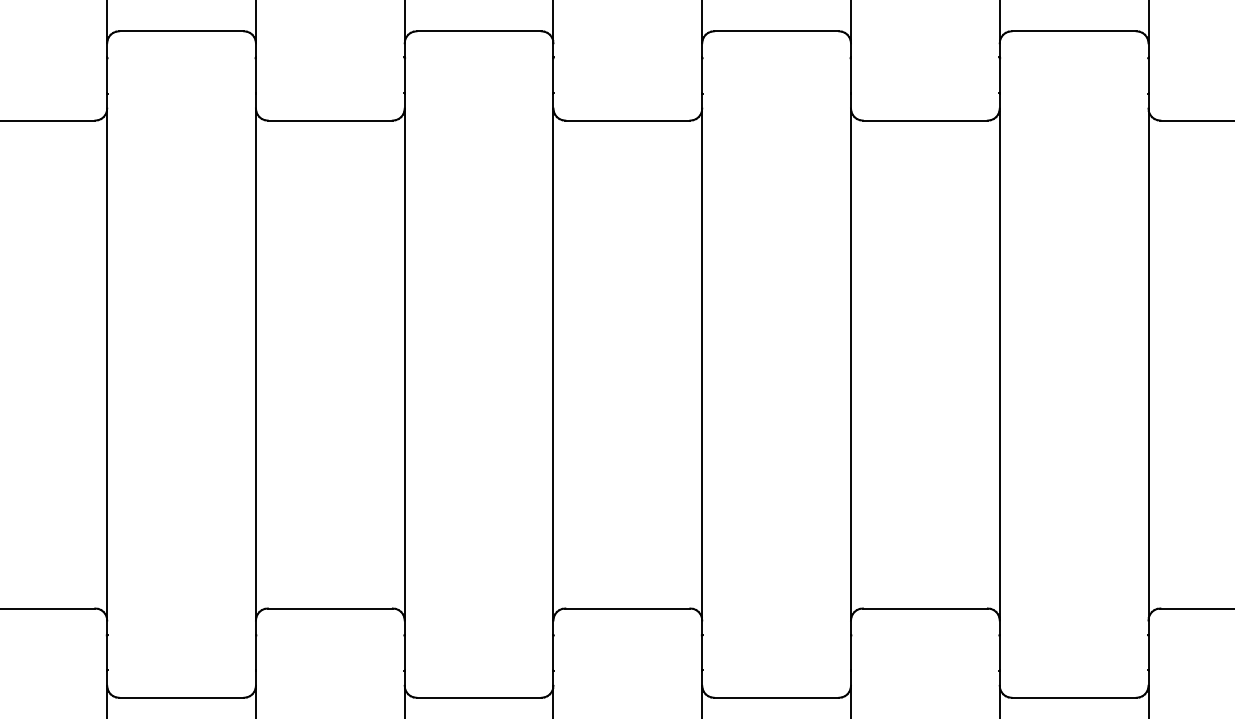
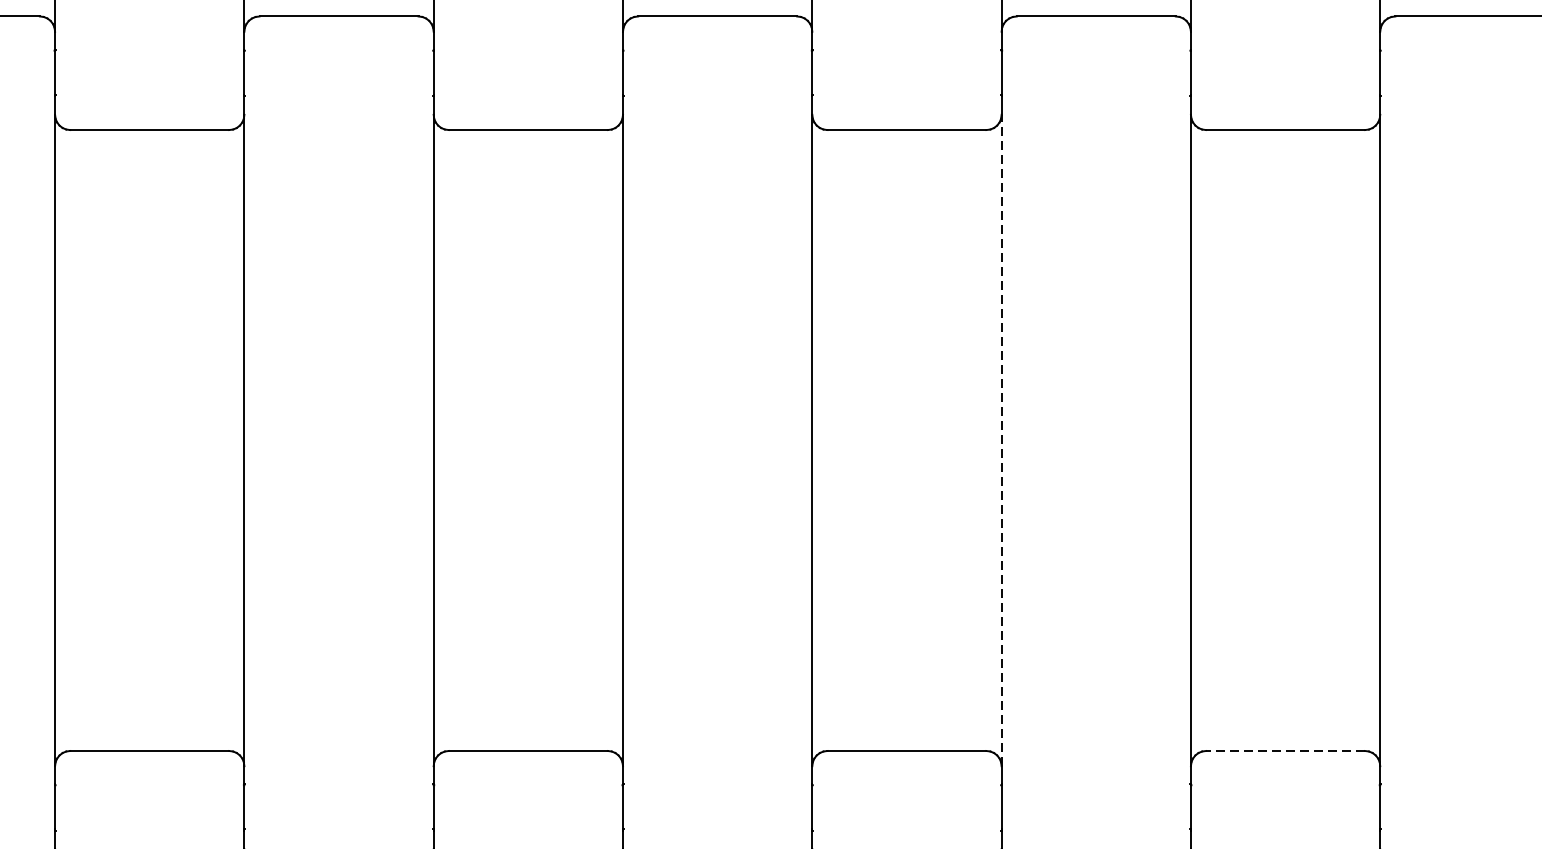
line: (702, 364) -> (1001, 440), solid -> dashed
line: (924, 608) -> (1284, 750), solid -> dashed

